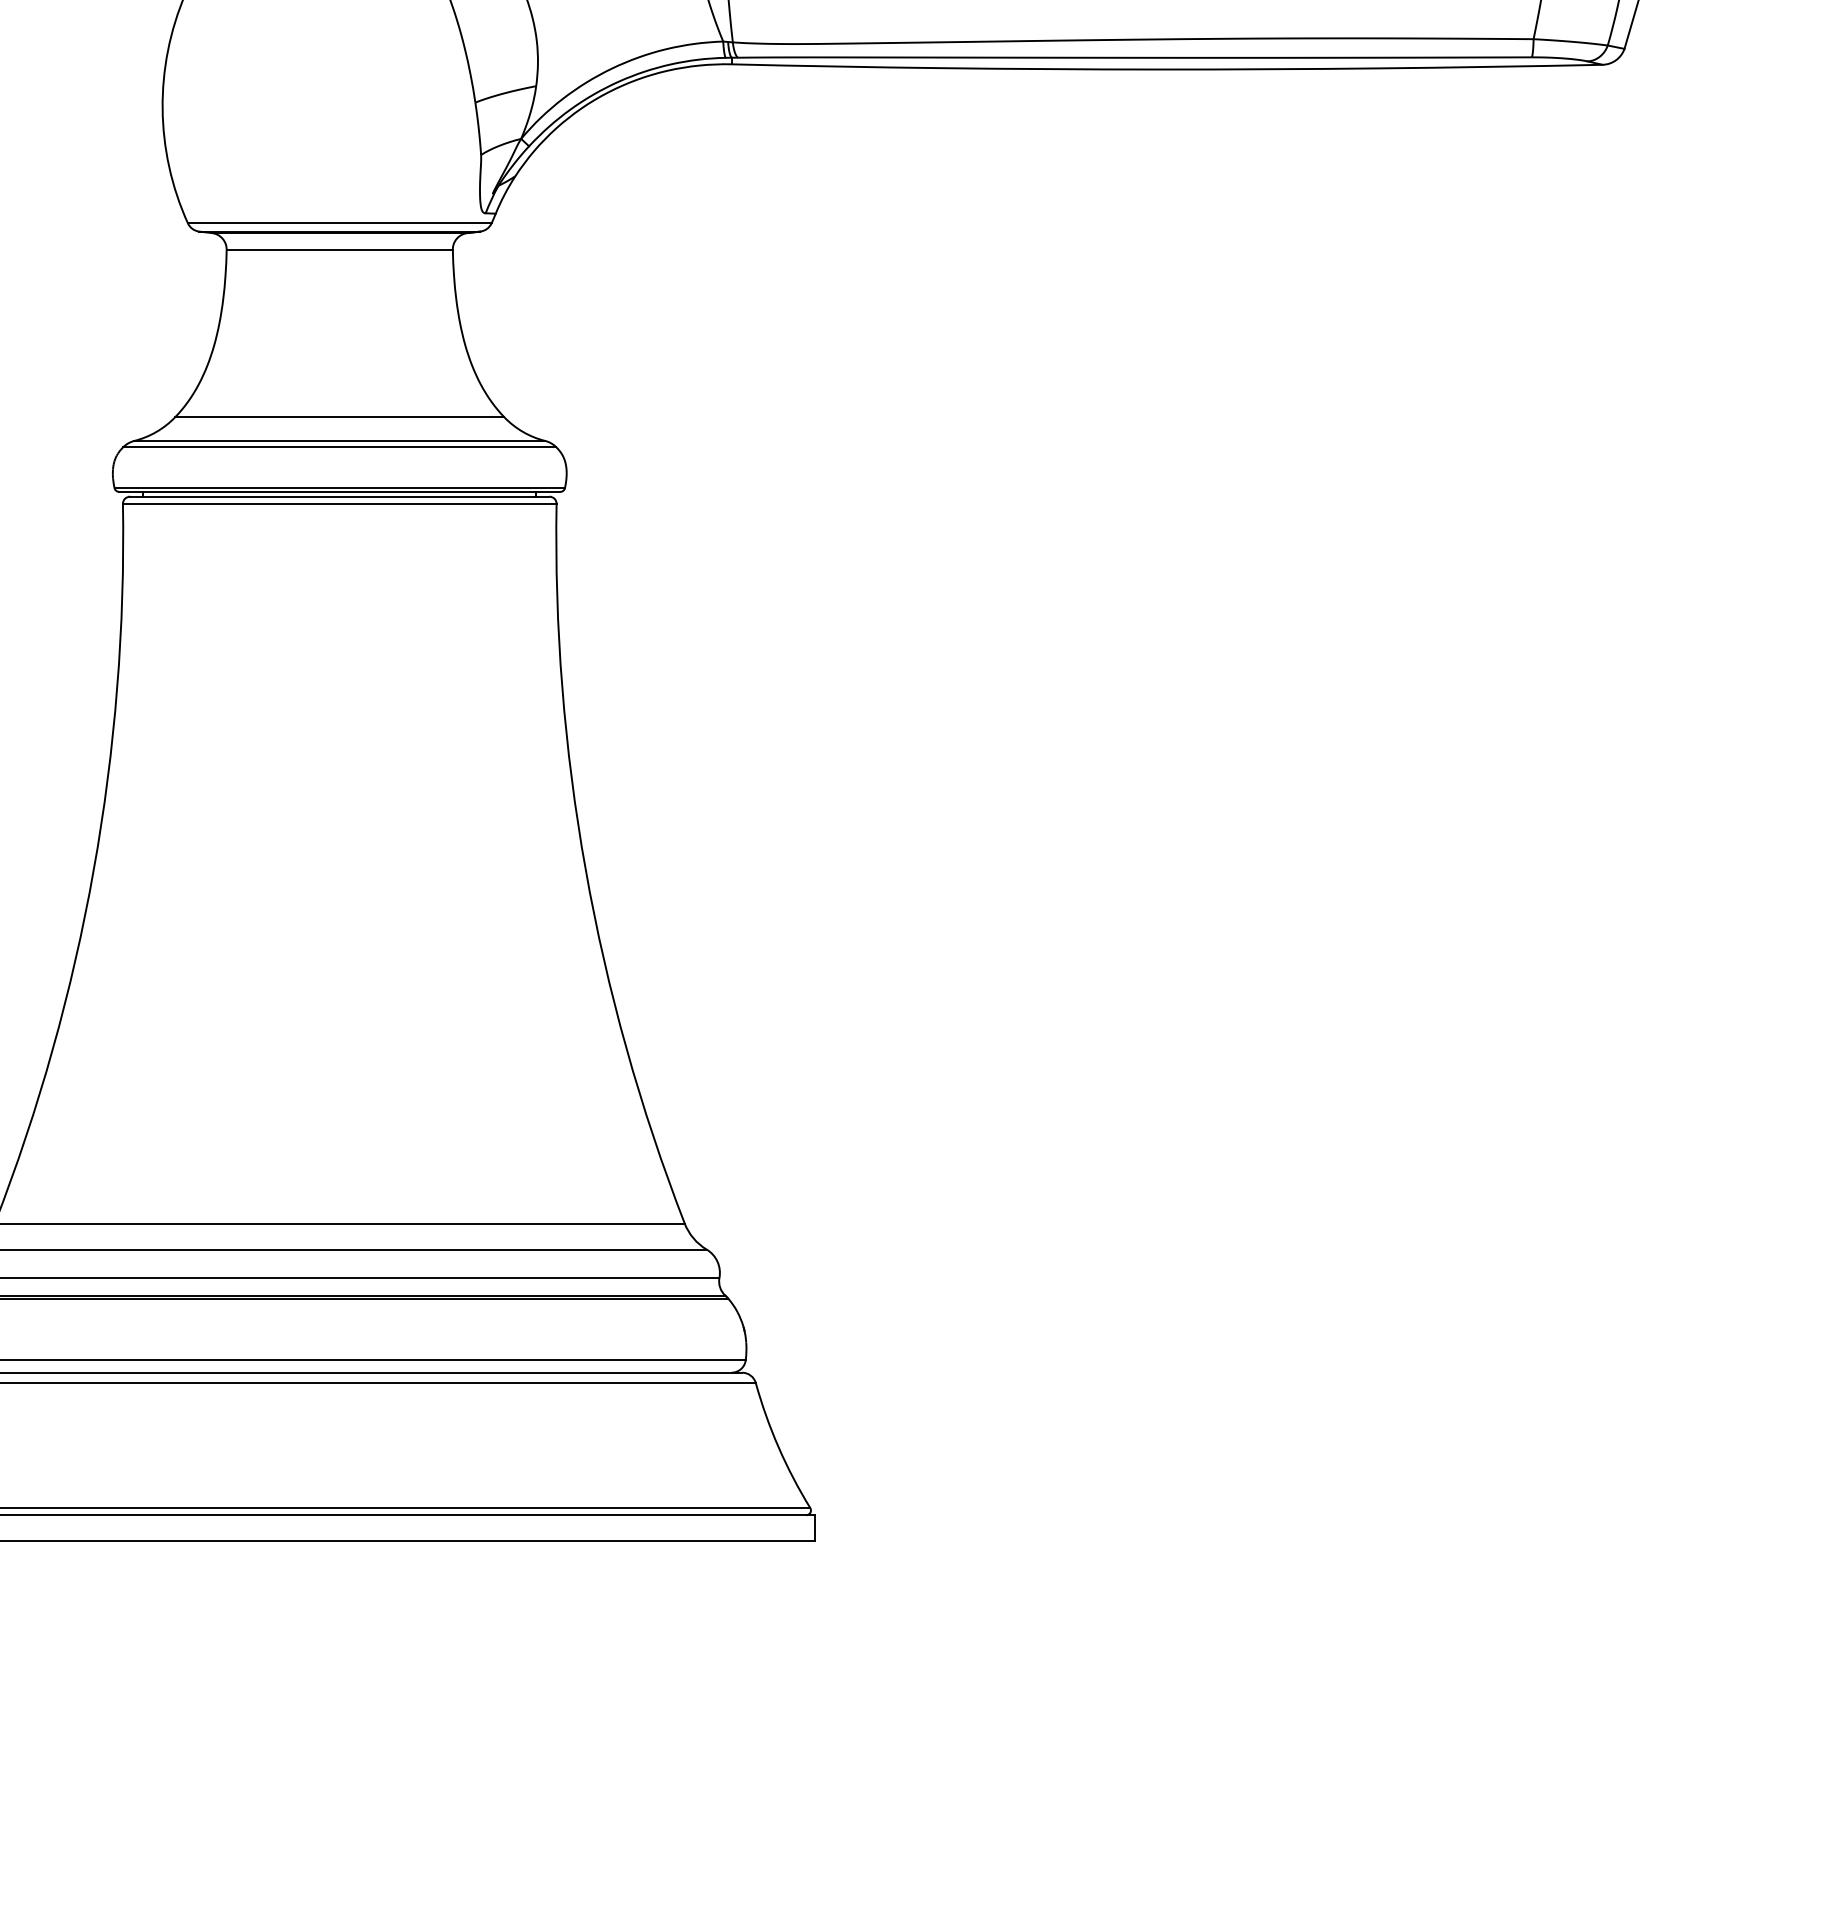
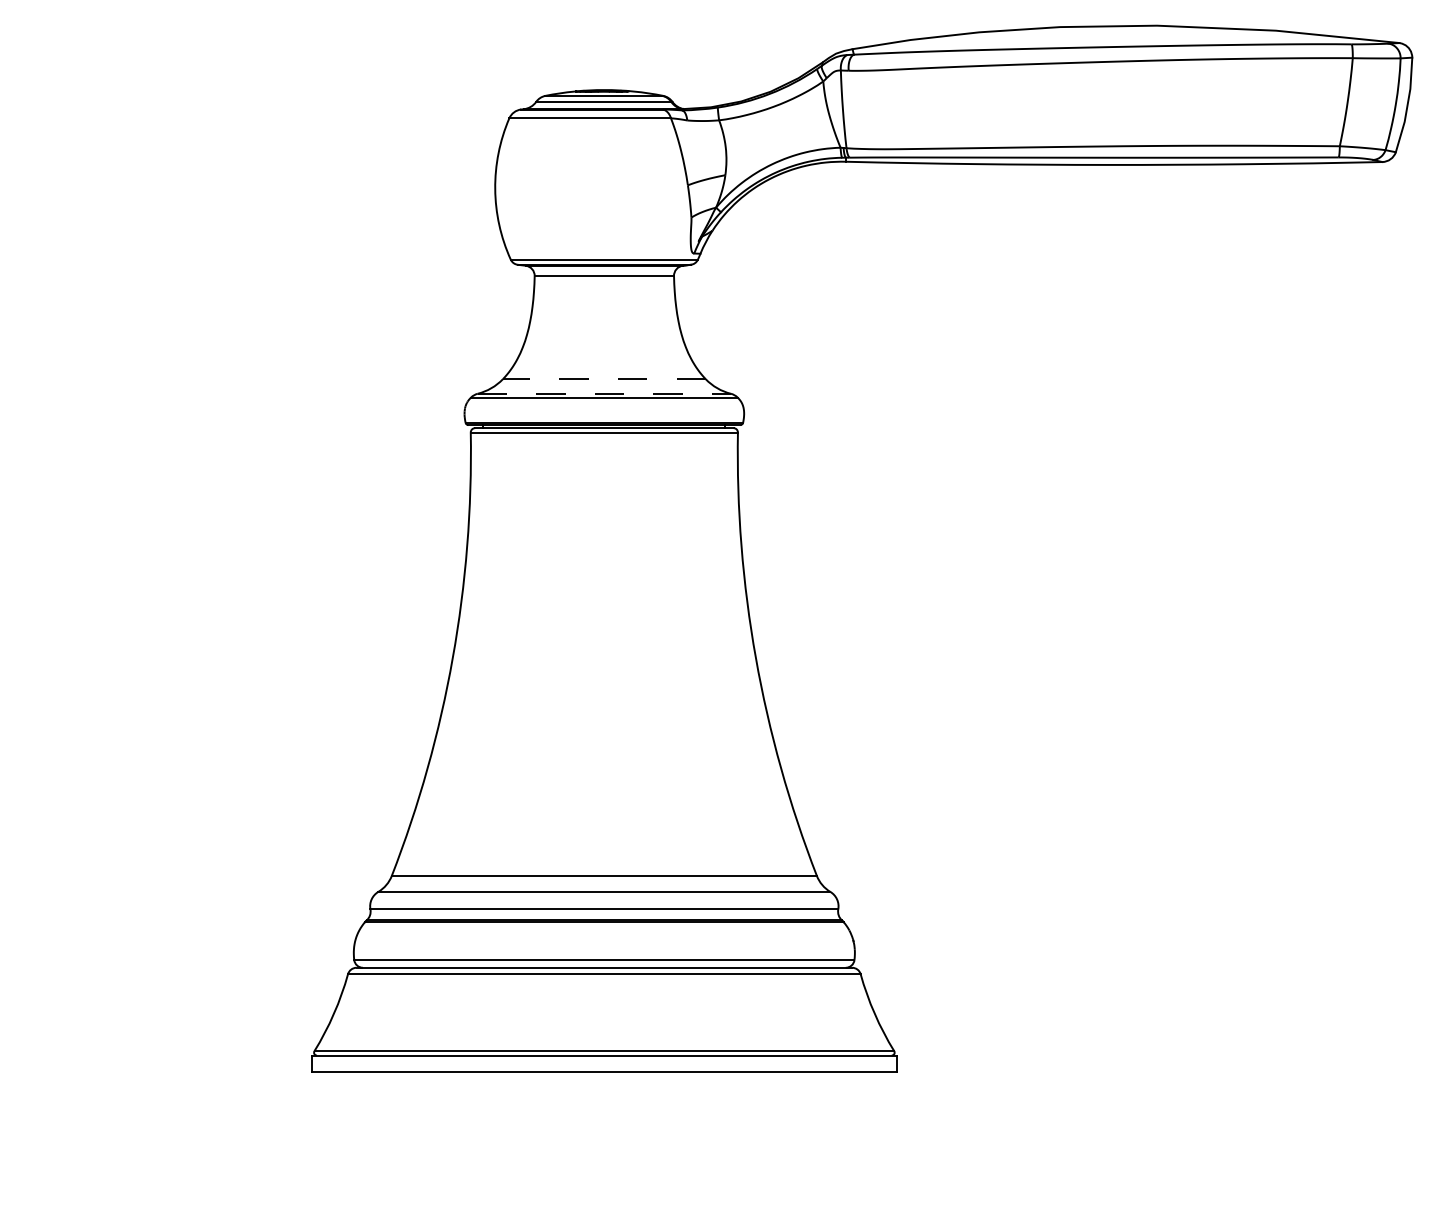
line: (338, 417) -> (603, 379), solid -> dashed
line: (339, 440) -> (604, 393), solid -> dashed

